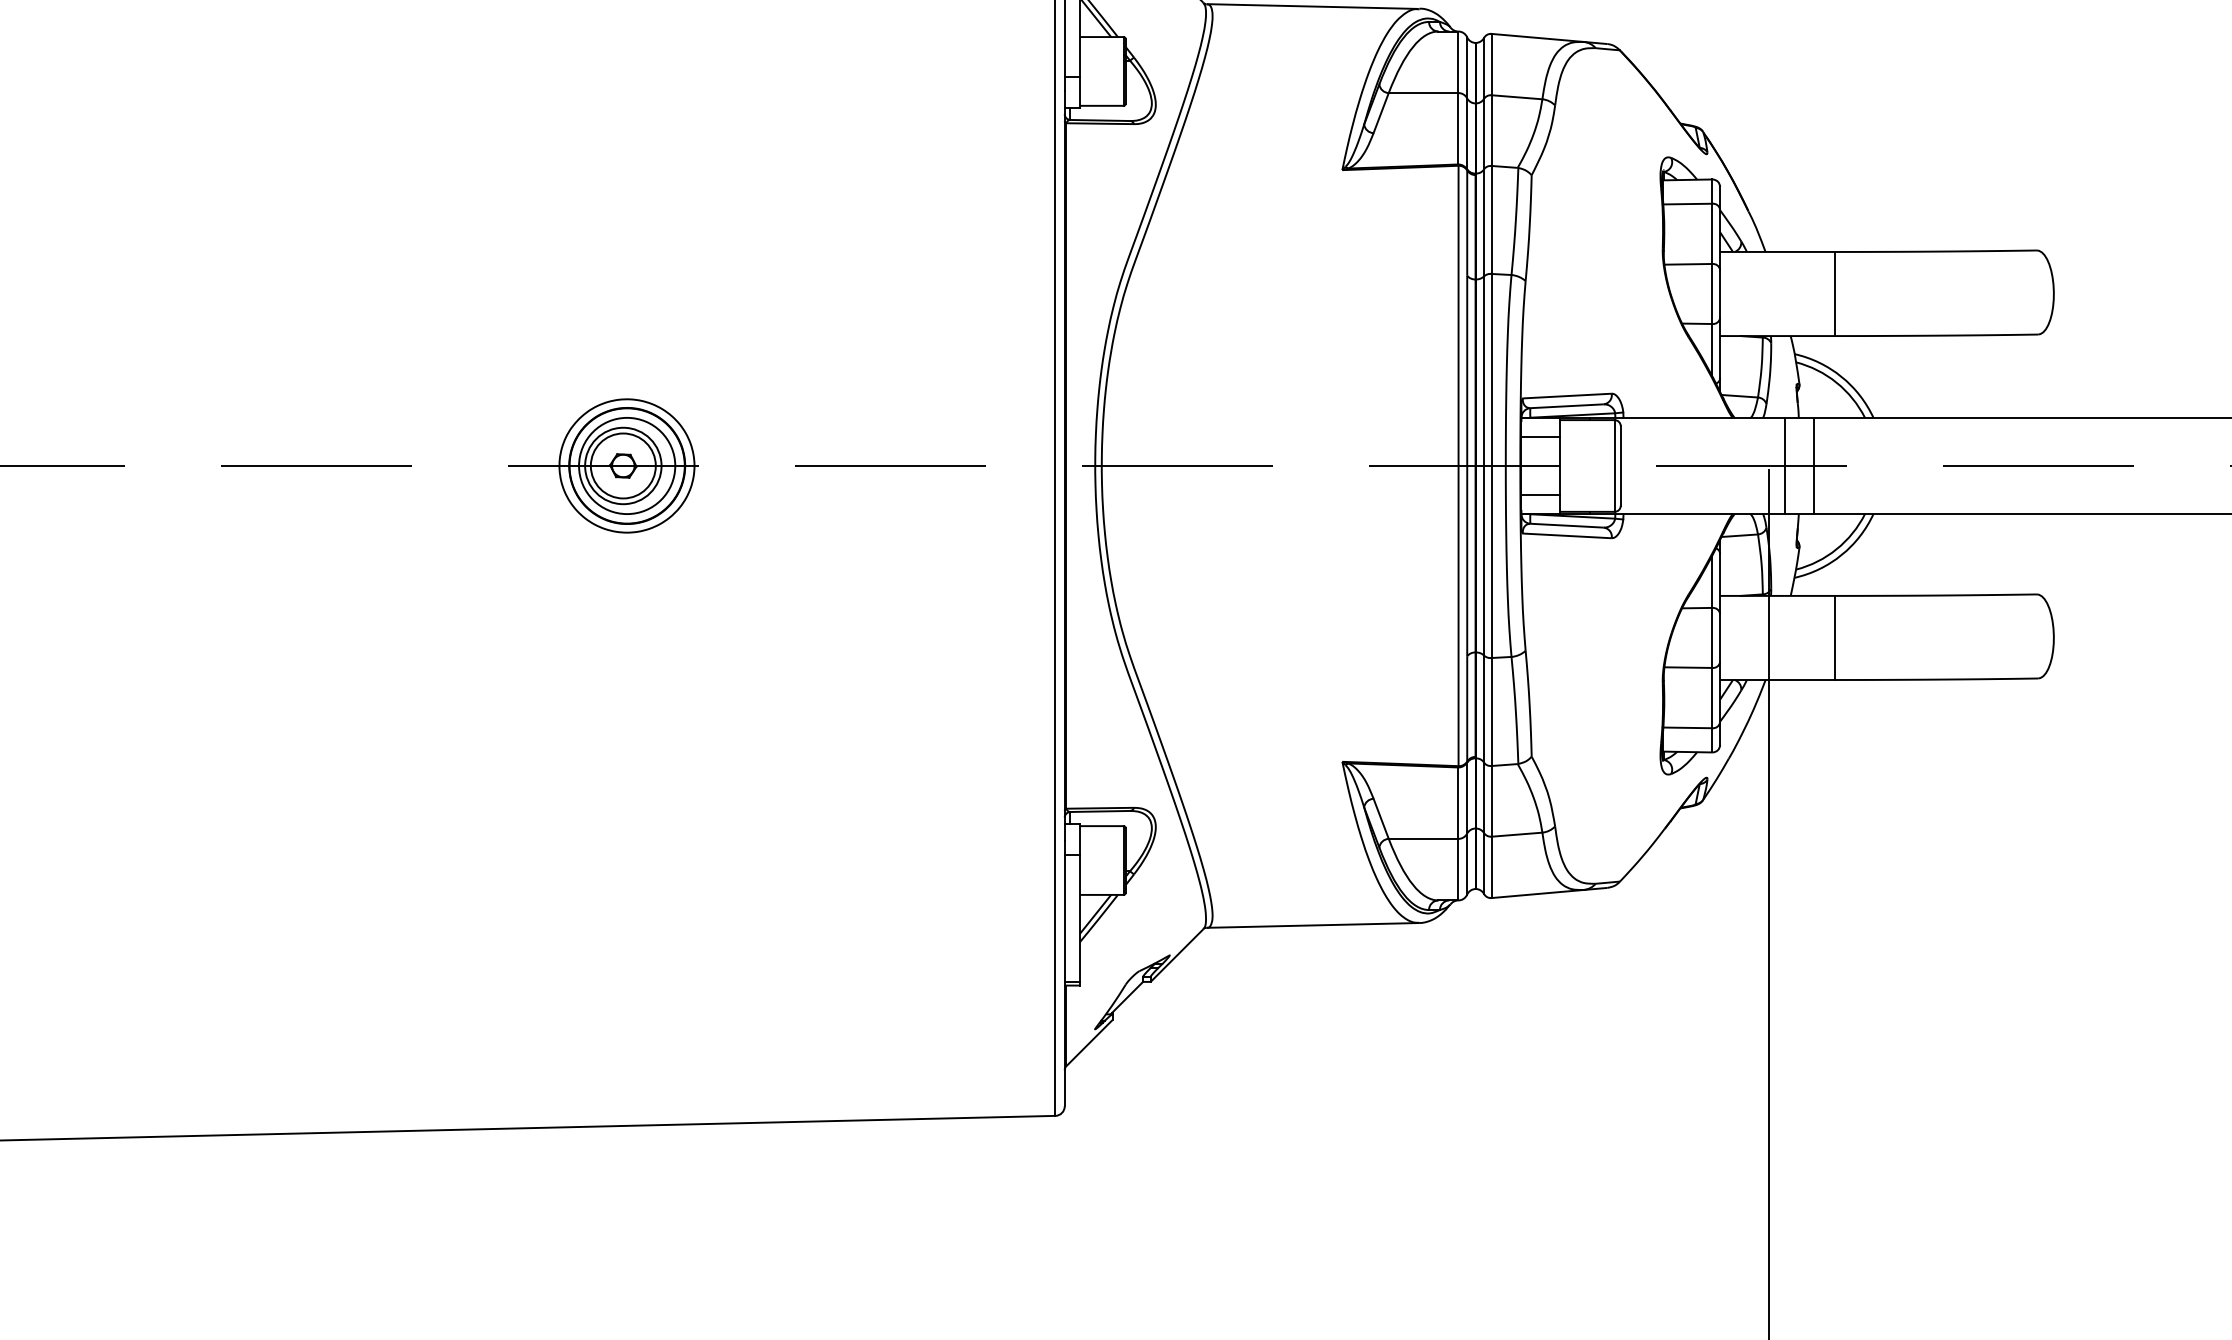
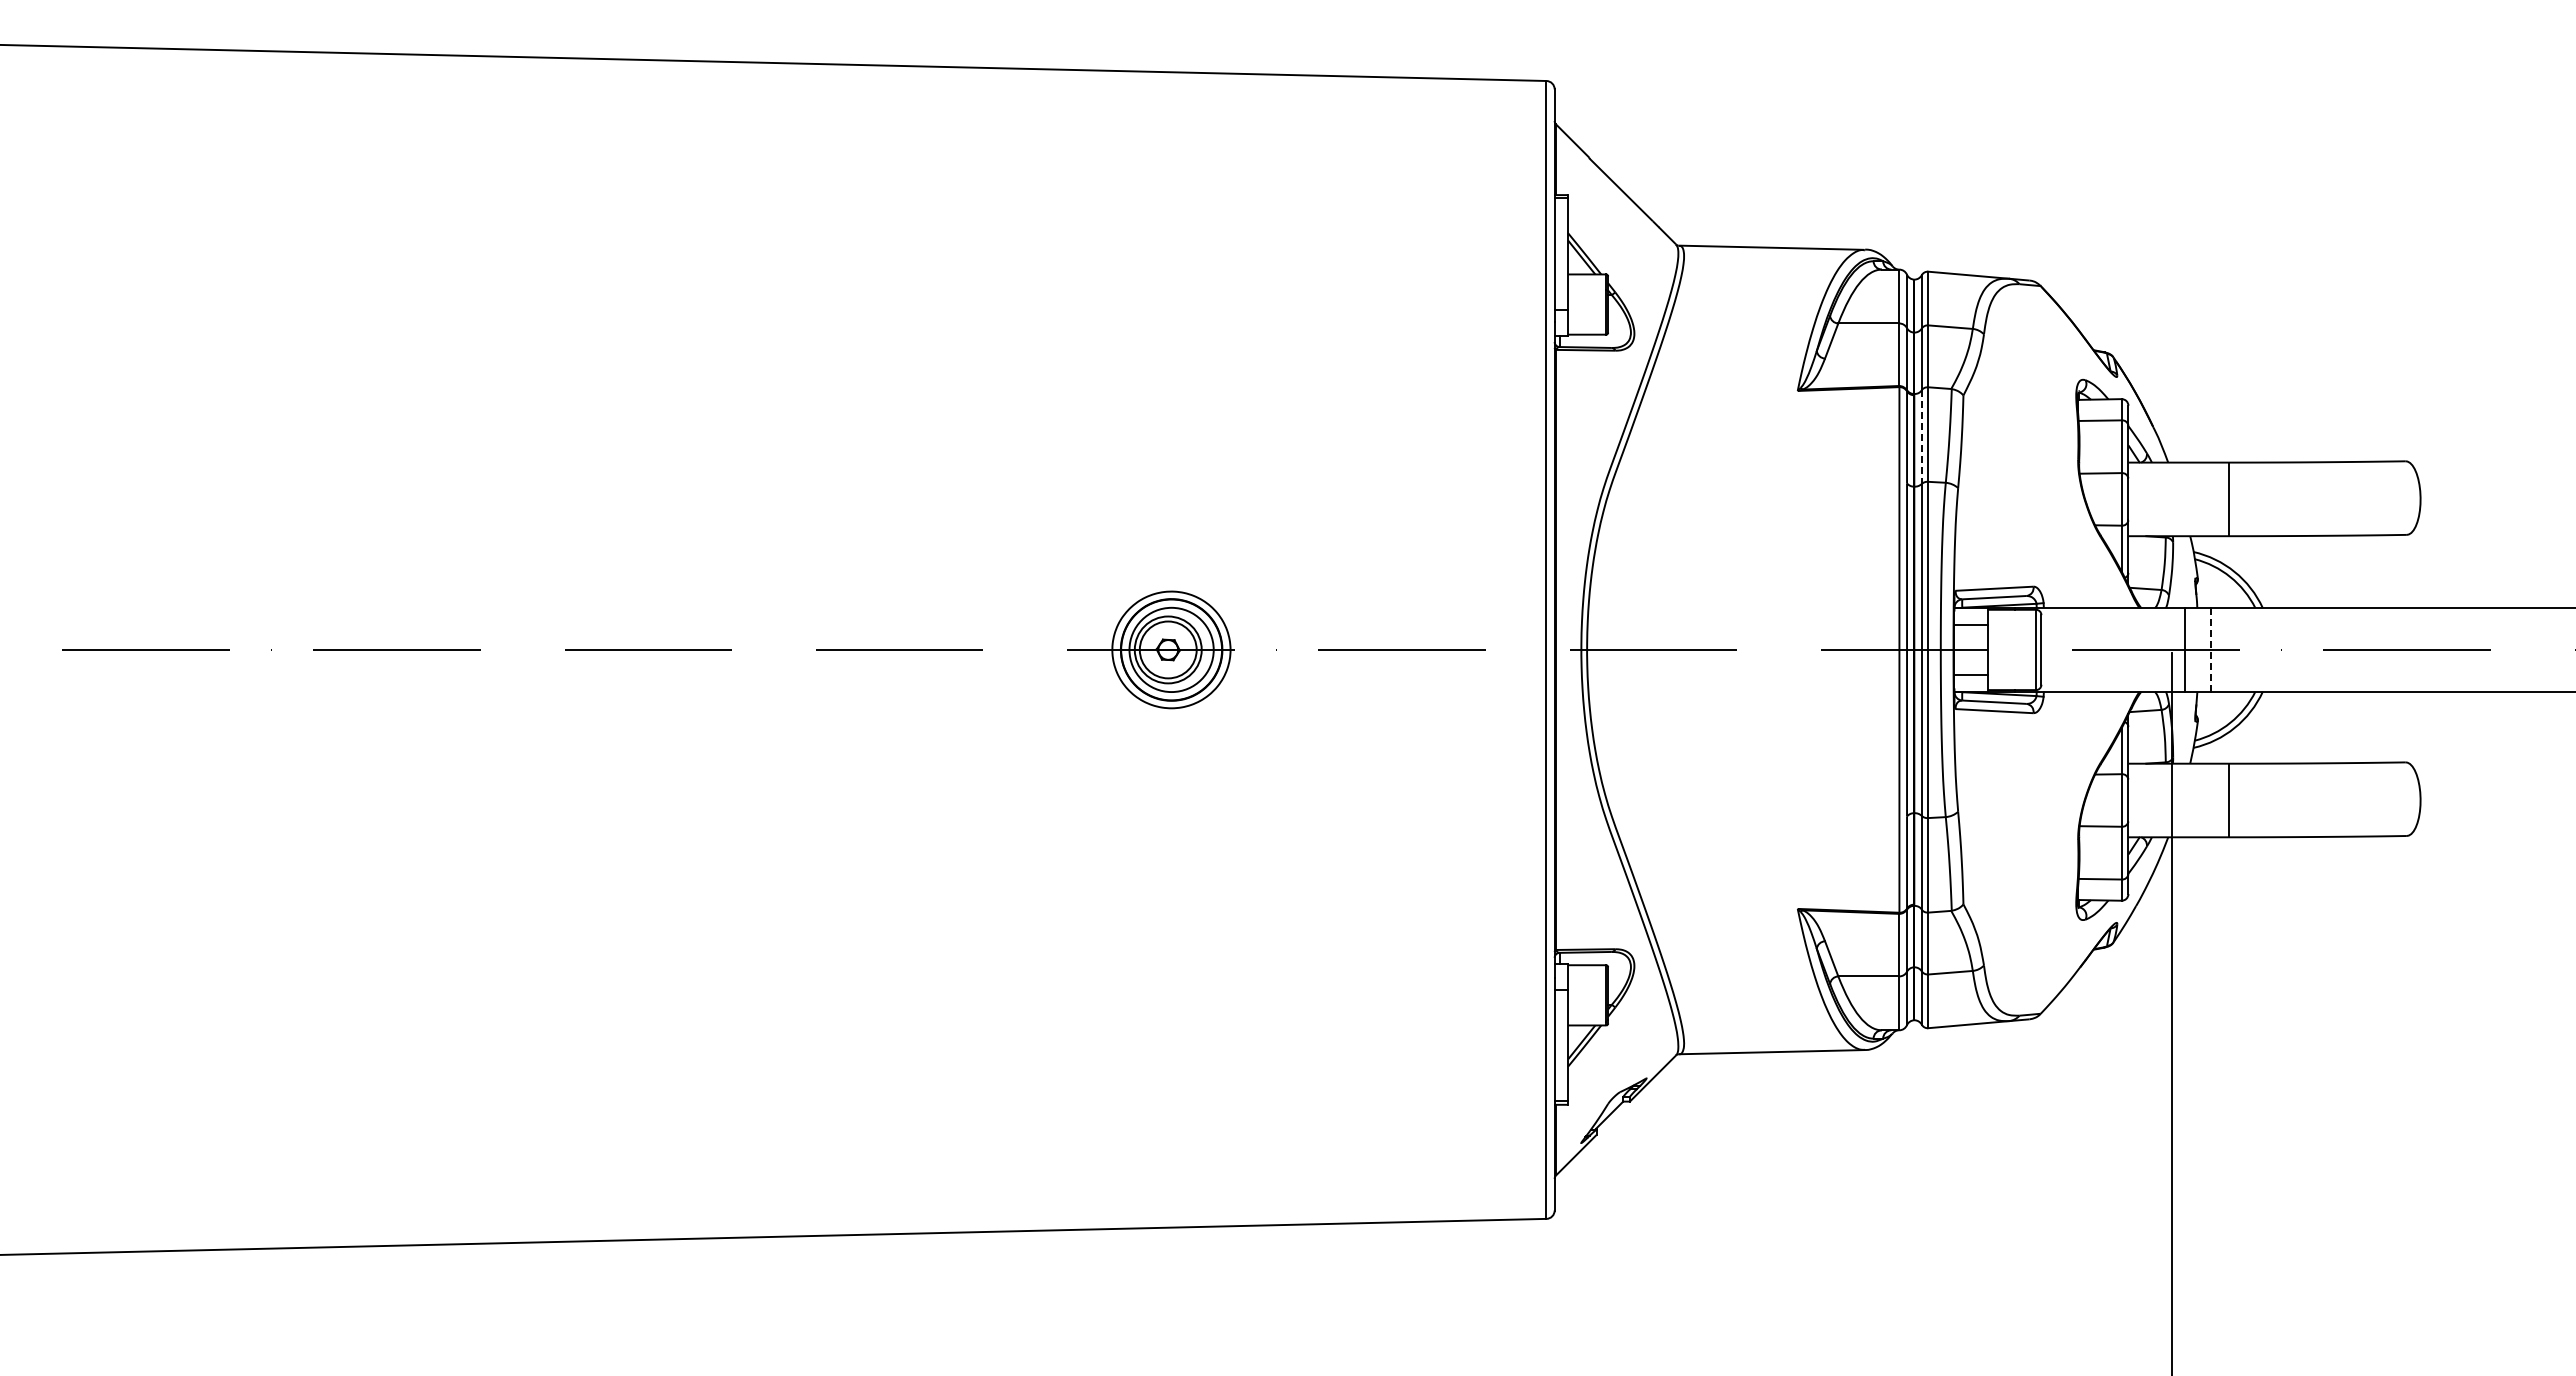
line: (1483, 223) -> (1921, 437), solid -> dashed
line: (1813, 465) -> (2210, 649), solid -> dashed

